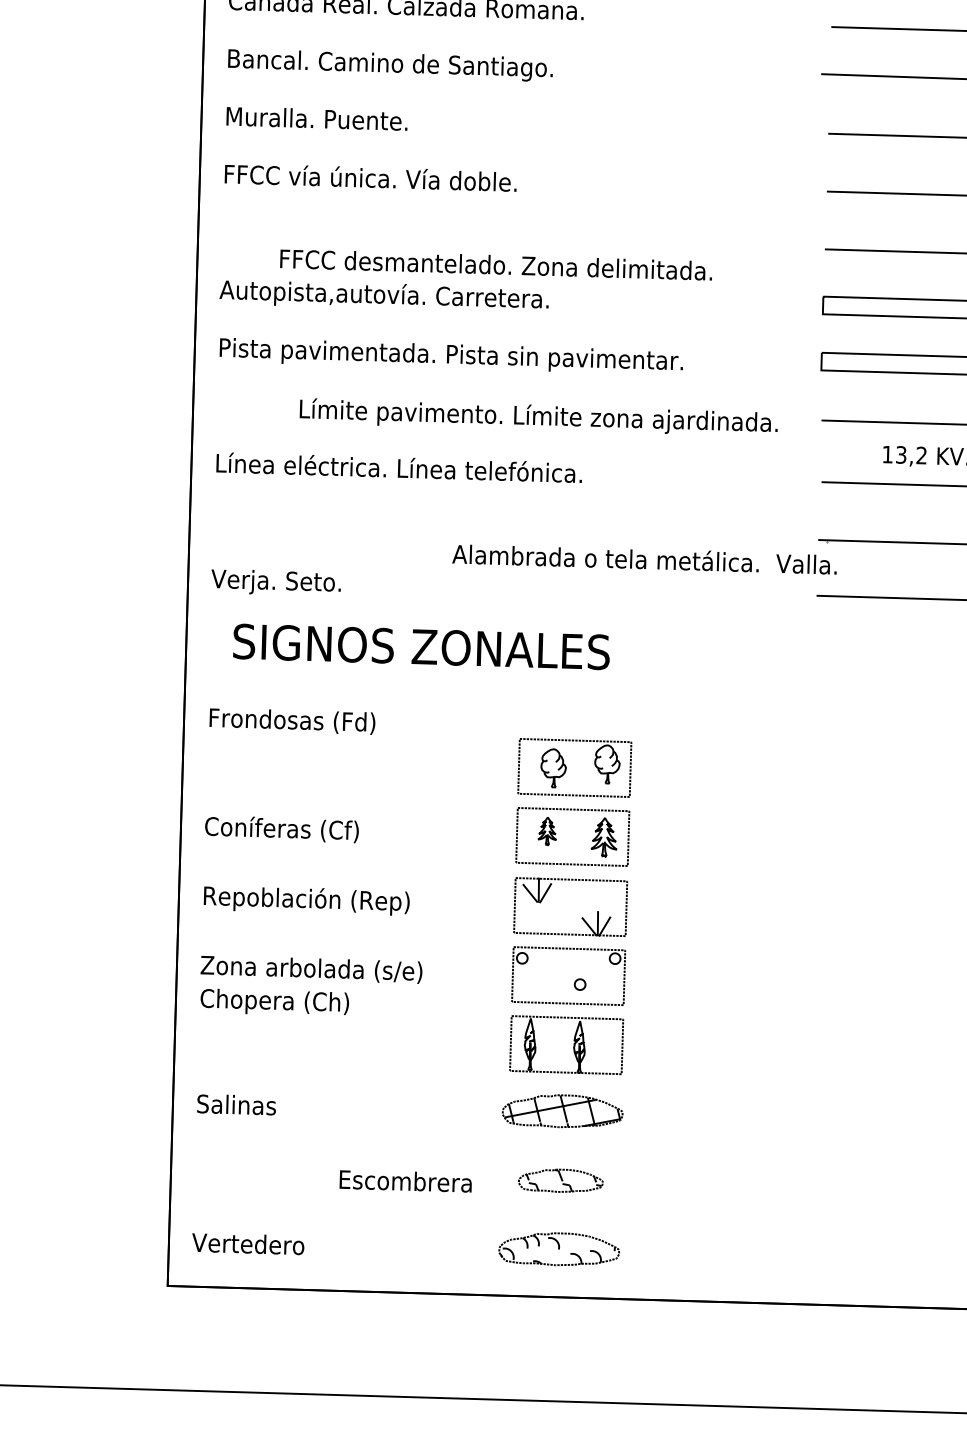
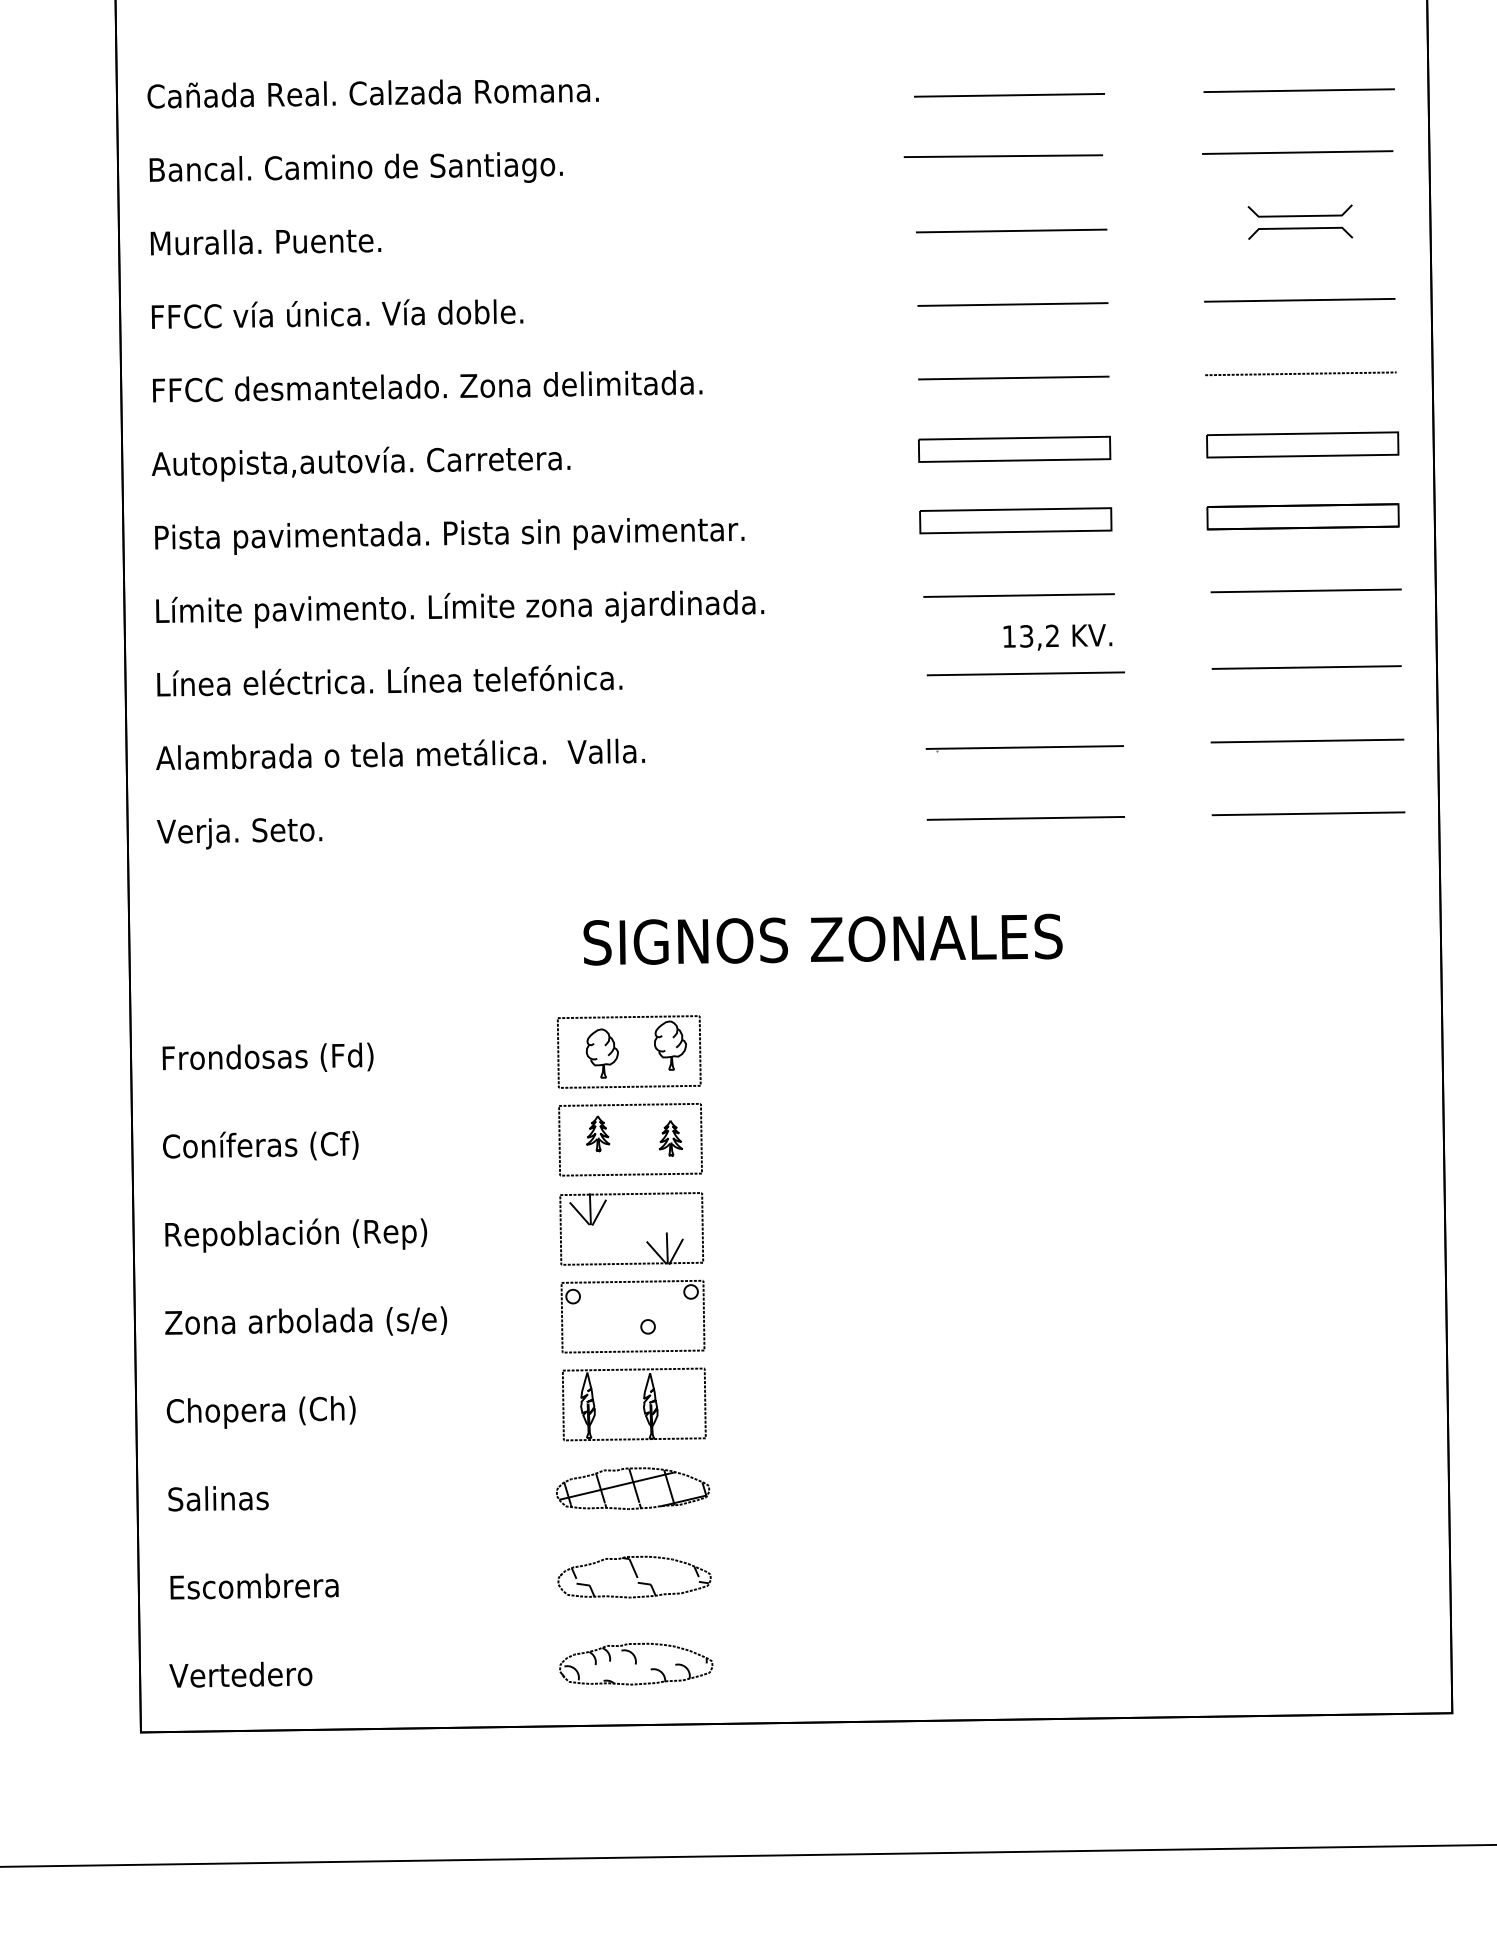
text: (496, 264) -> (427, 386), moved
text: (539, 418) -> (460, 609), moved
text: (644, 558) -> (400, 753), moved
text: (421, 646) -> (822, 939), moved
text: (292, 719) -> (267, 1056), moved
part: (604, 837) -> (670, 1138), size x0.71
text: (274, 1001) -> (260, 1411), moved
part: (560, 1180) -> (634, 1576), size x1.43
text: (405, 1181) -> (254, 1586), moved

